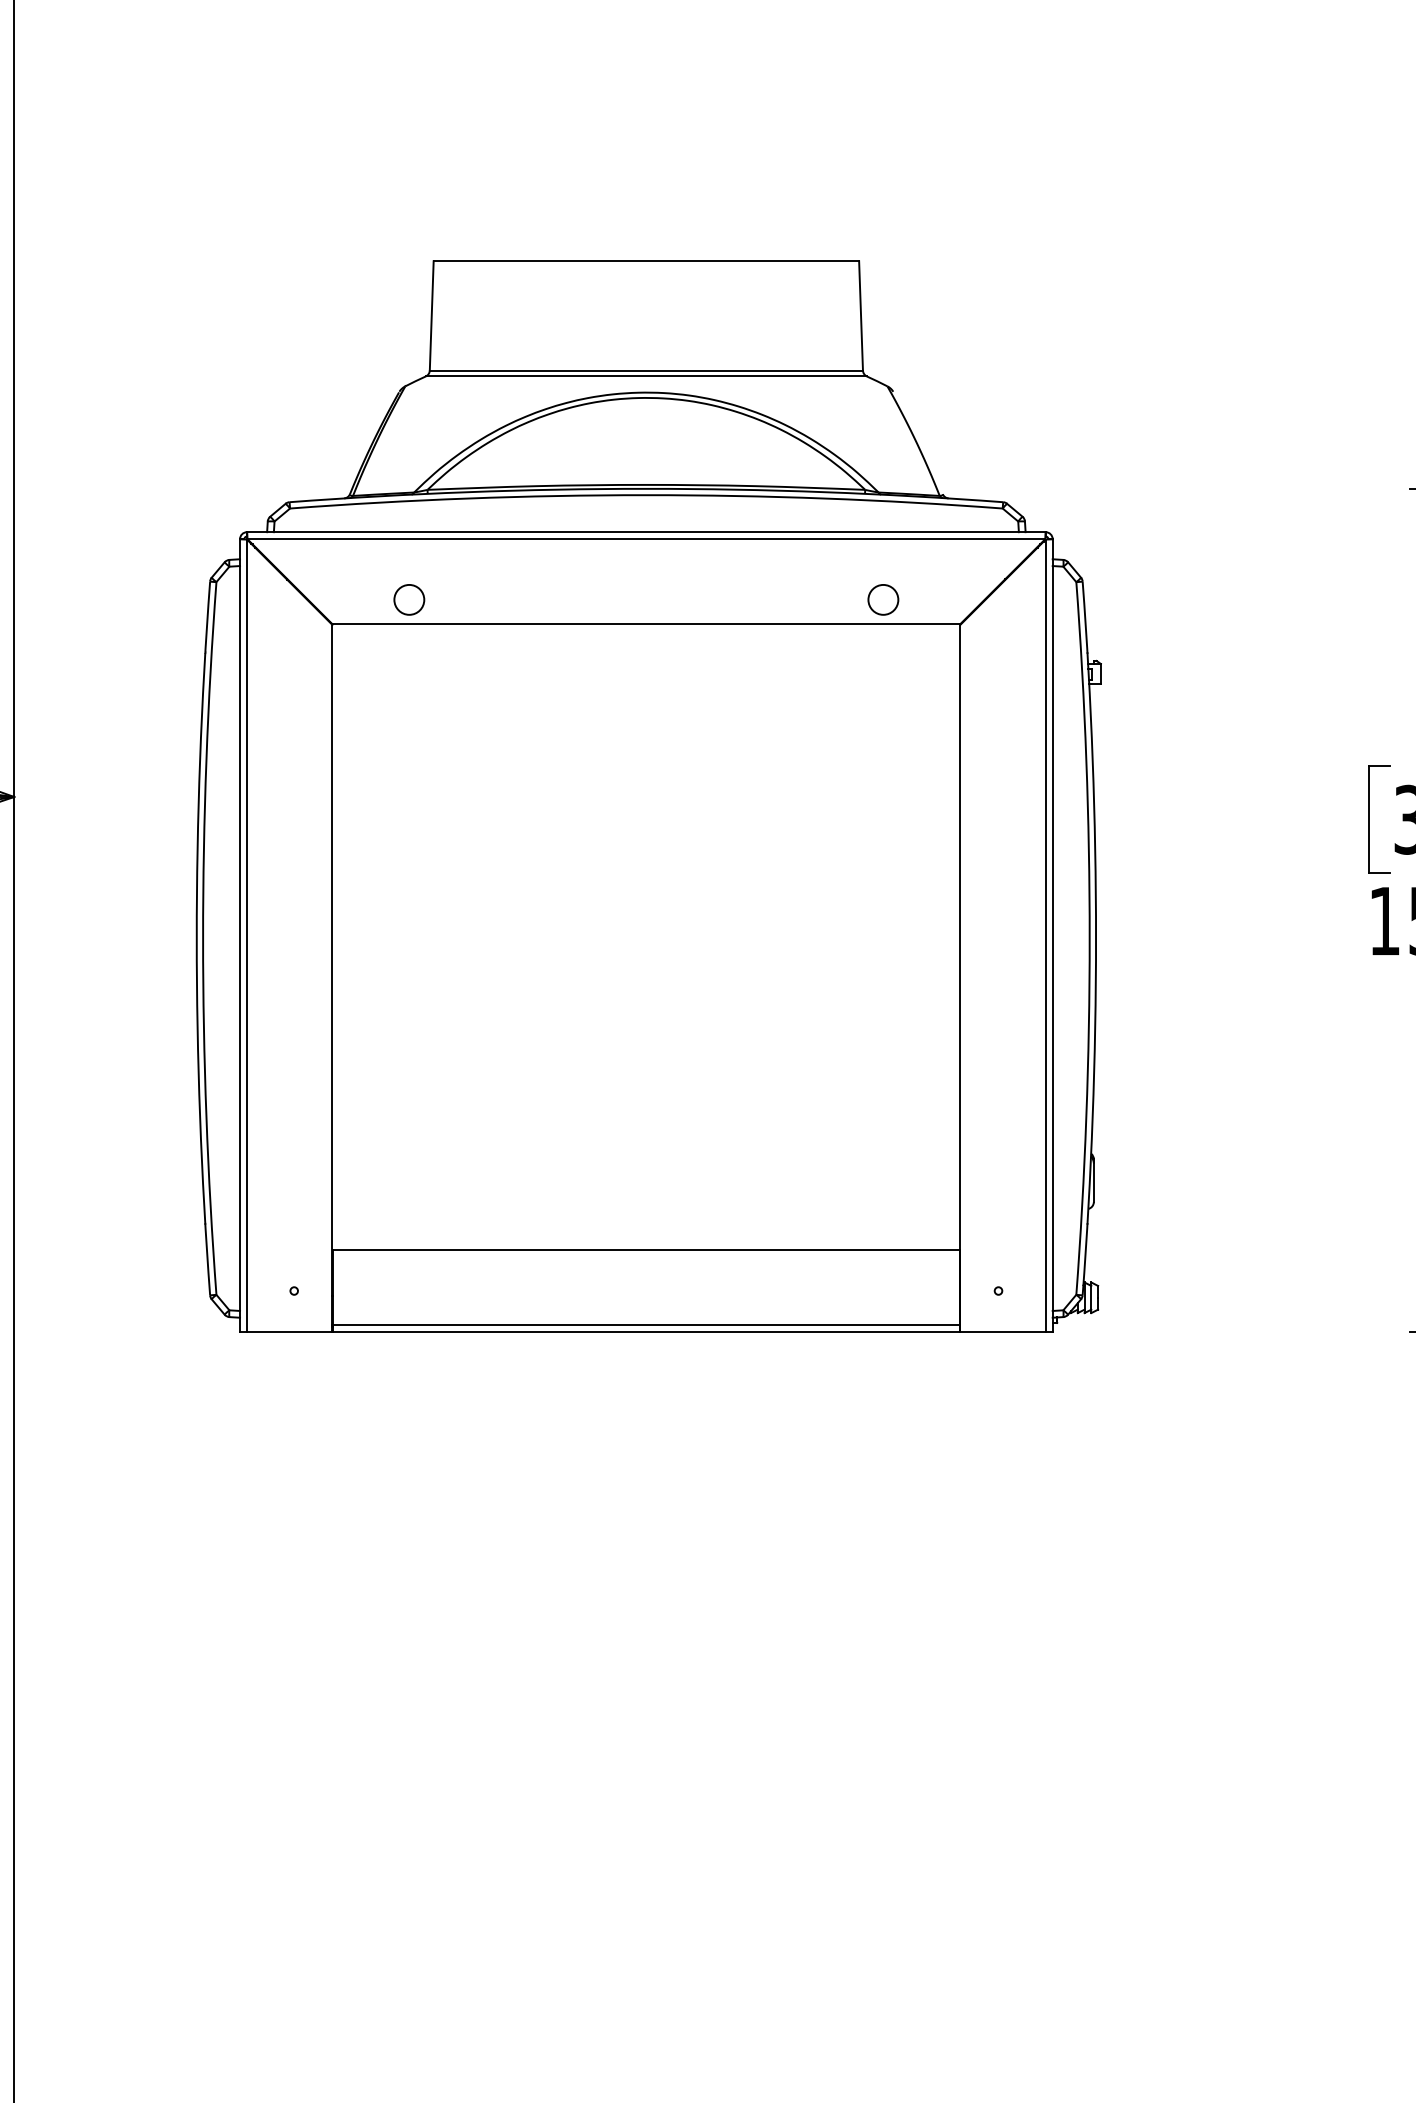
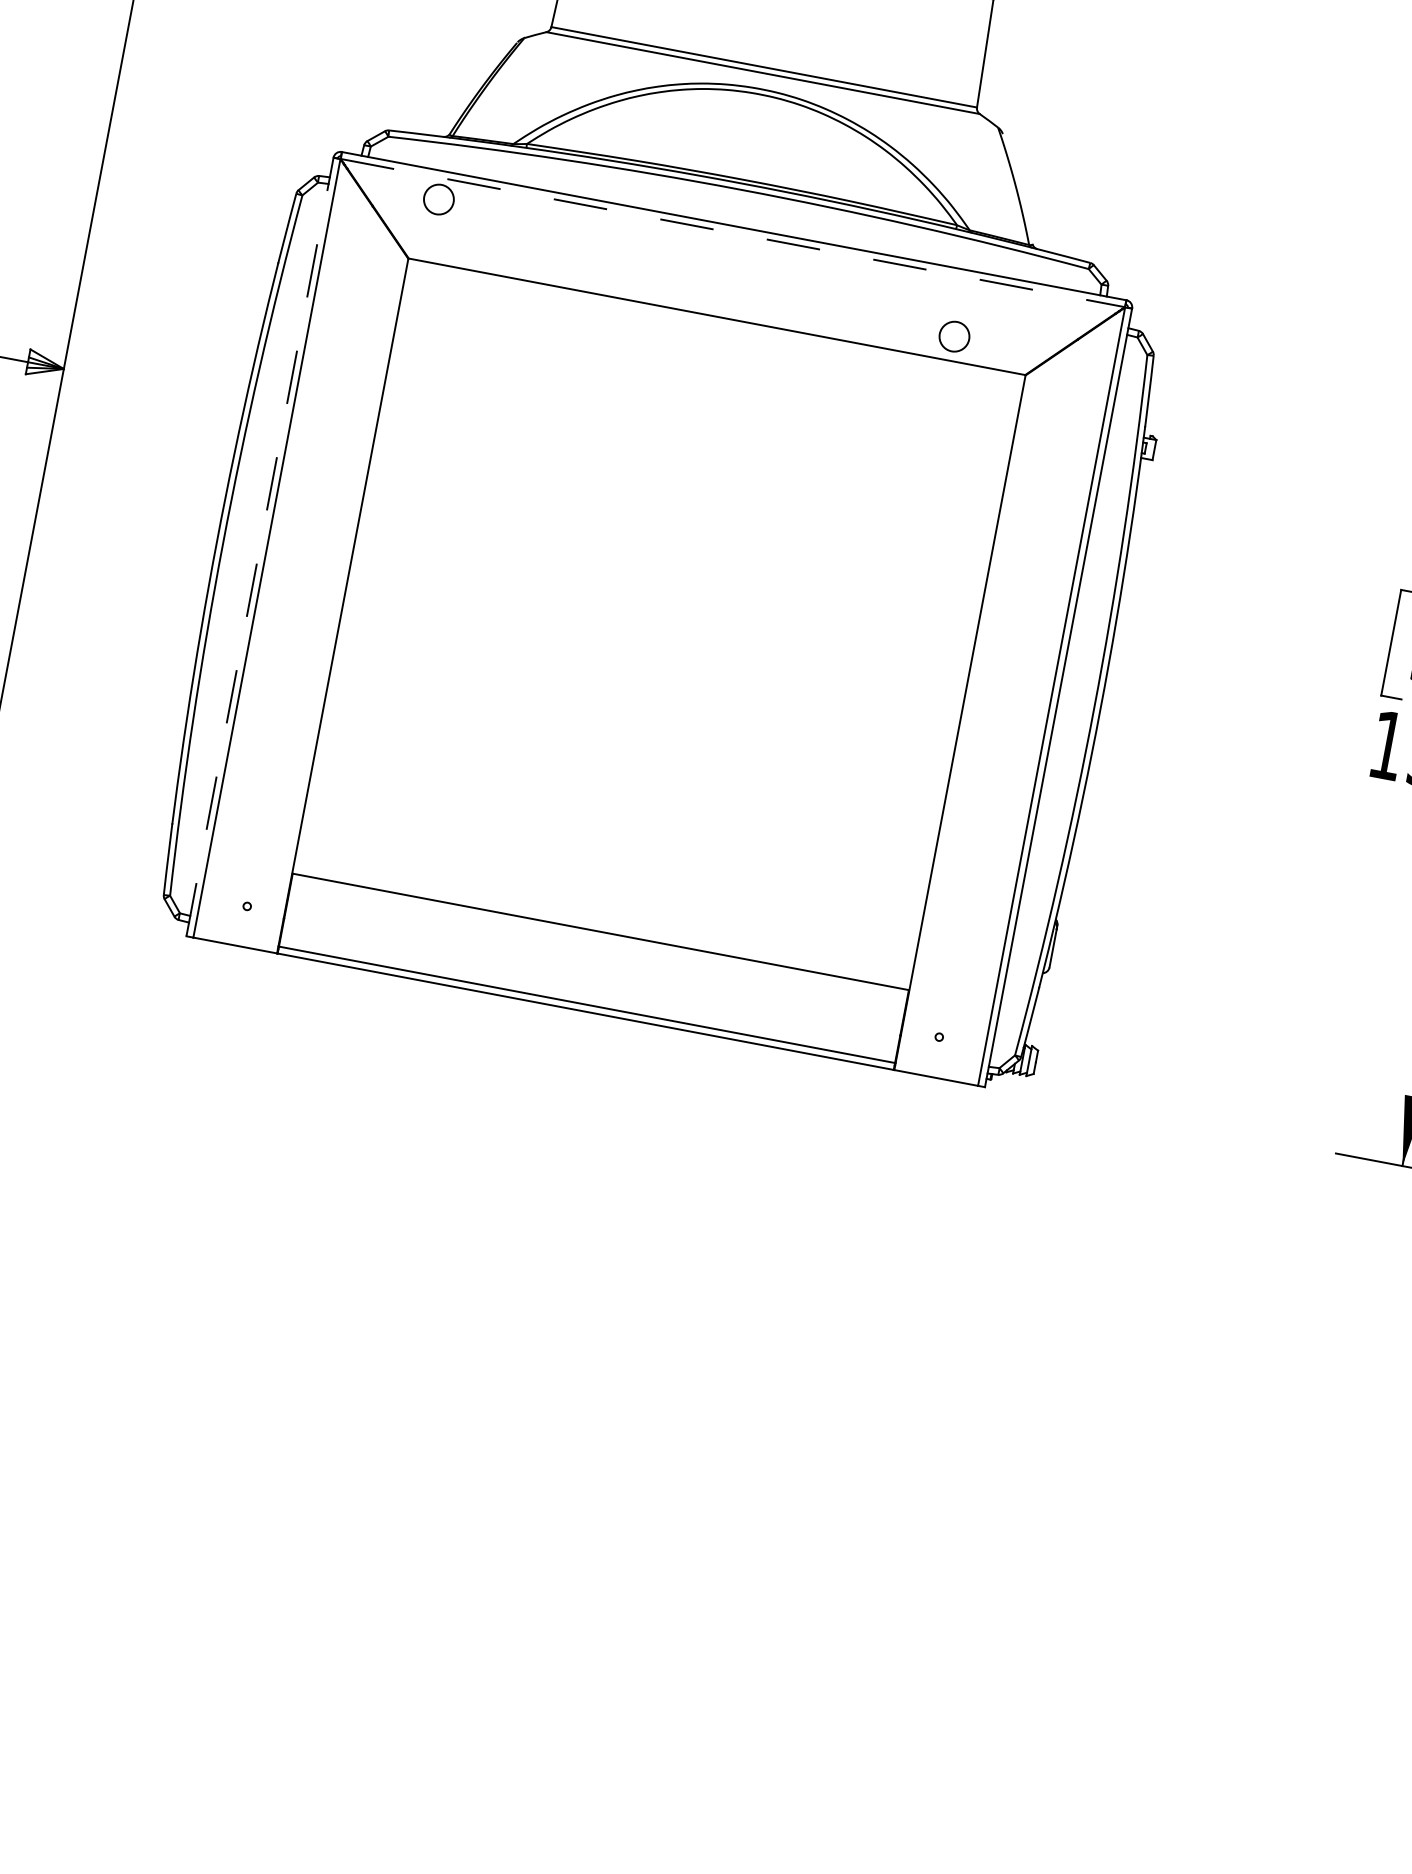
line: (646, 539) -> (732, 233), solid -> dashed
circle: (409, 599) -> (439, 199), moved
line: (240, 934) -> (260, 546), solid -> dashed

